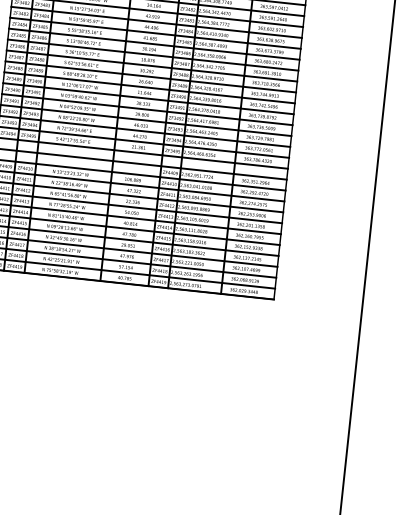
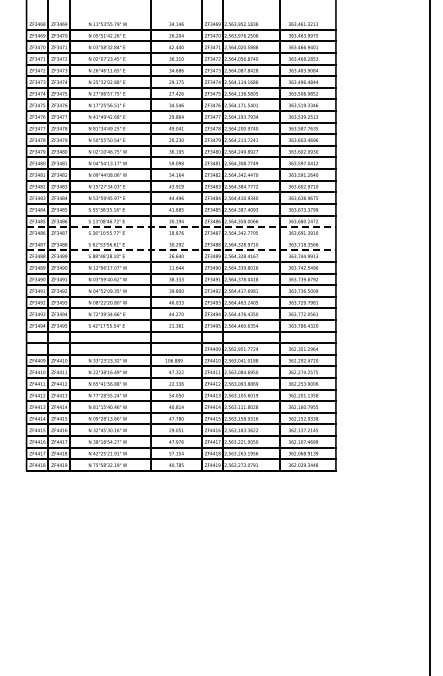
line: (153, 55) -> (181, 227), solid -> dashed
line: (151, 65) -> (180, 238), removed
line: (151, 77) -> (181, 250), solid -> dashed

